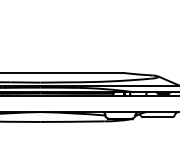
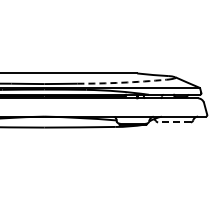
arc: (109, 81) -> (121, 82), solid -> dashed
line: (156, 117) -> (173, 122), solid -> dashed

